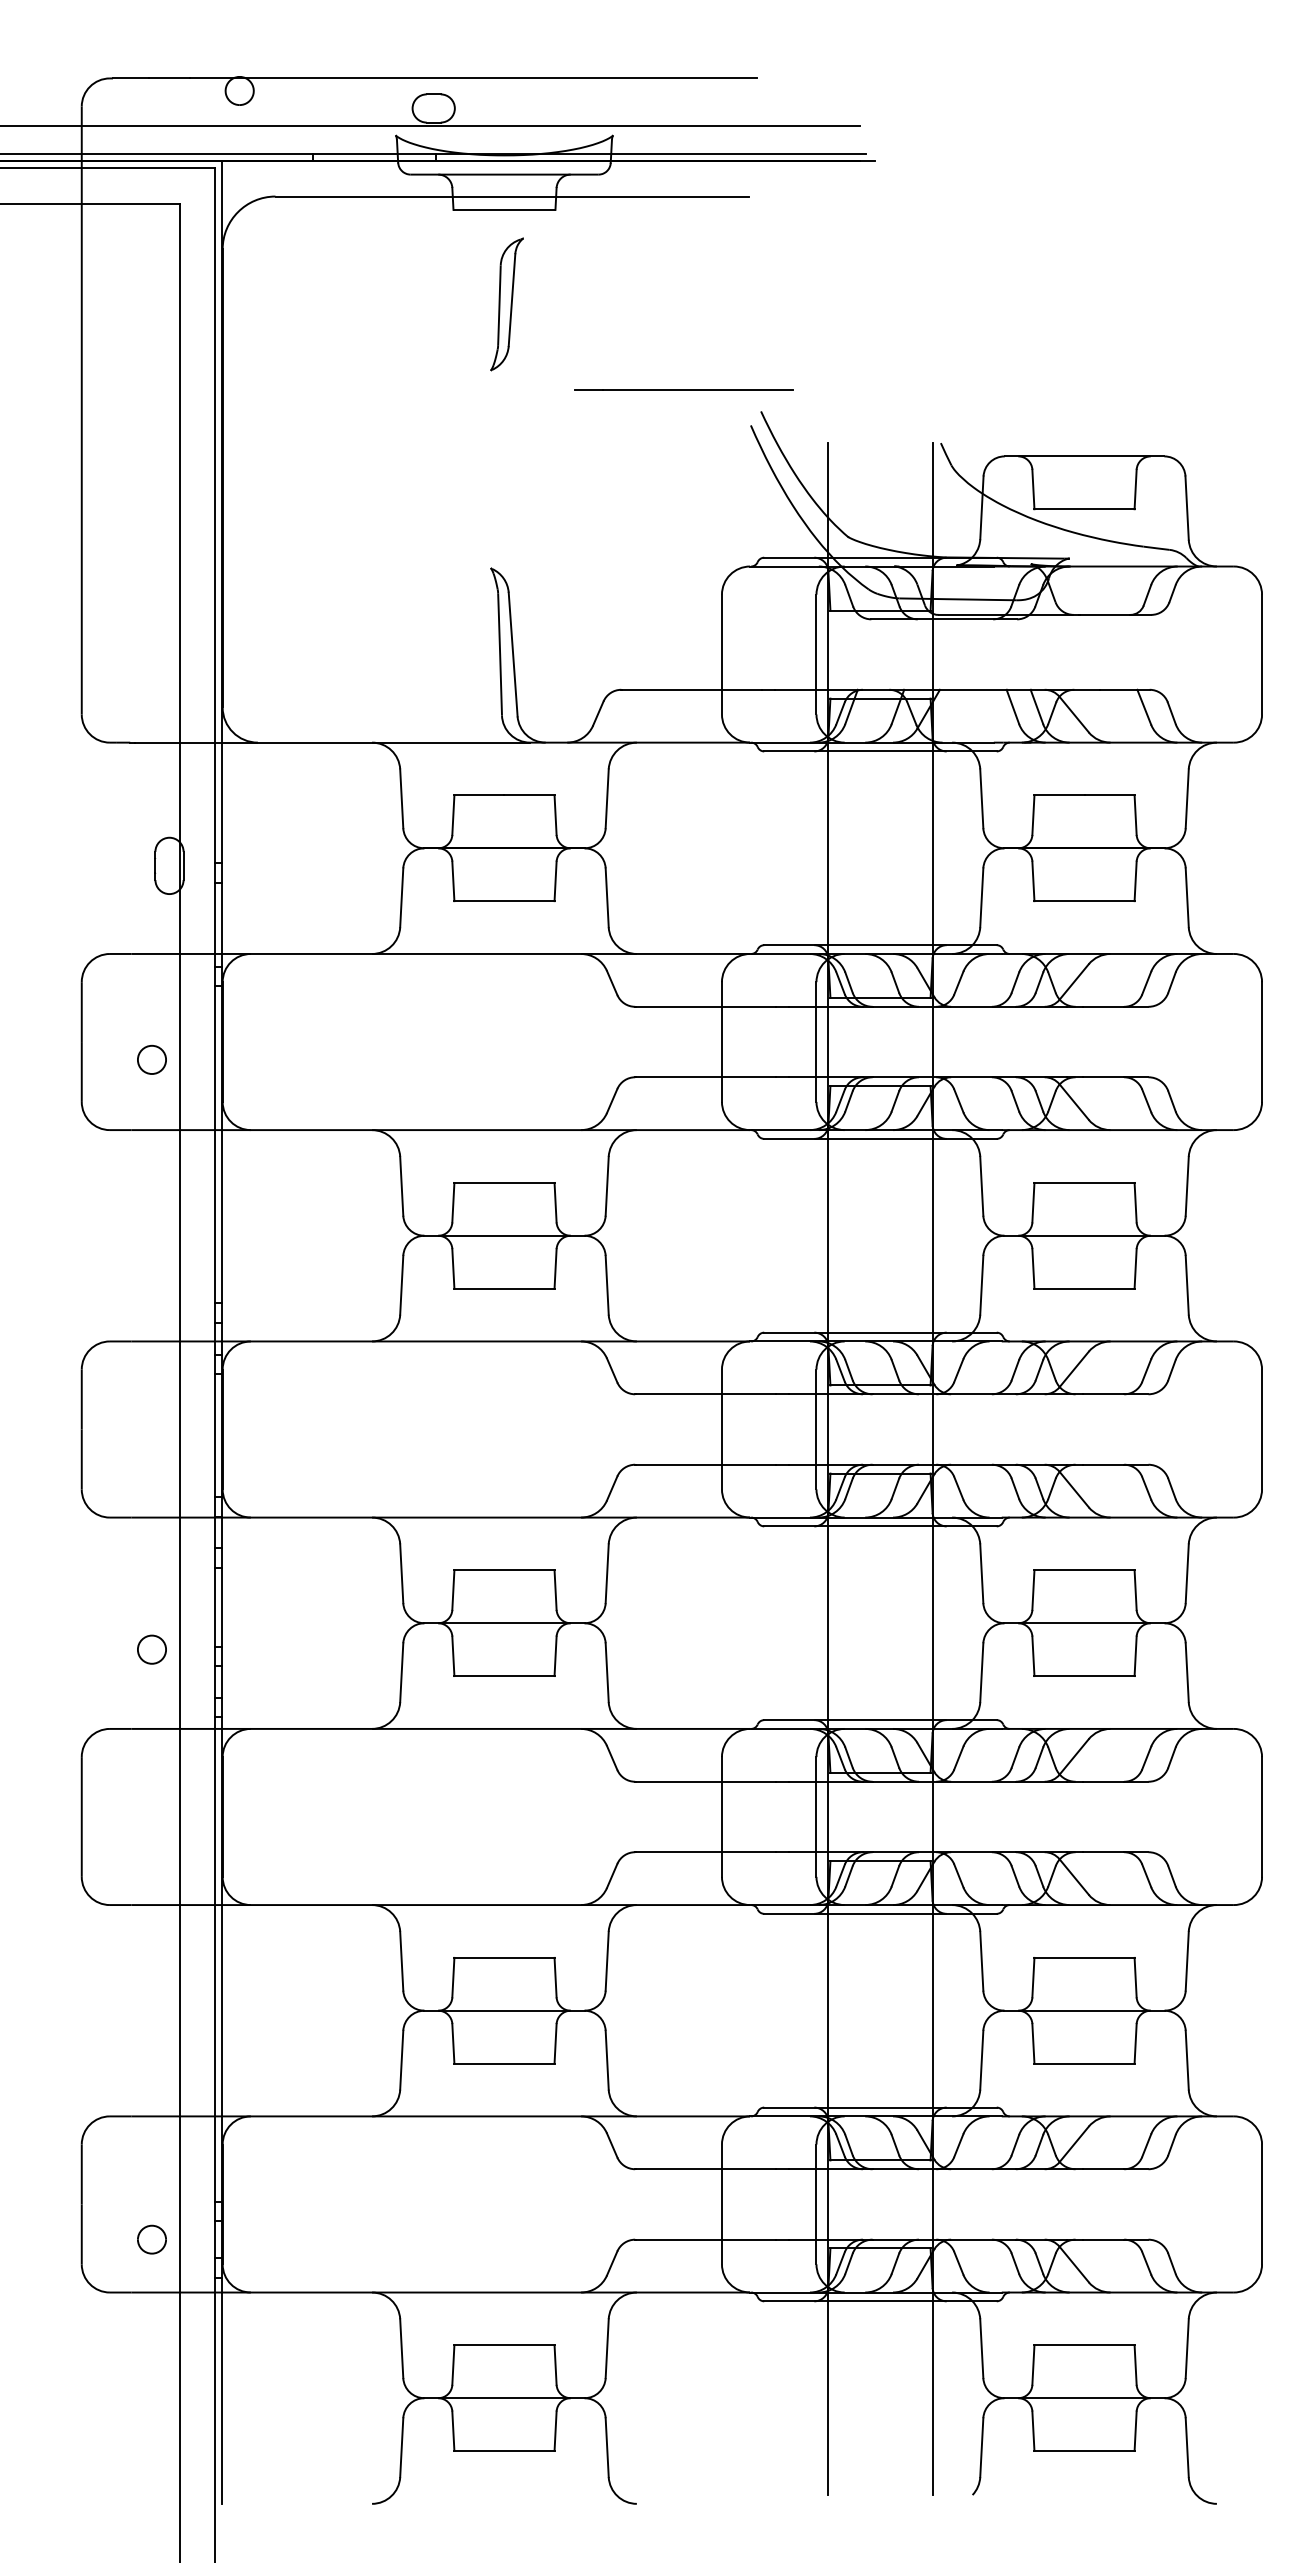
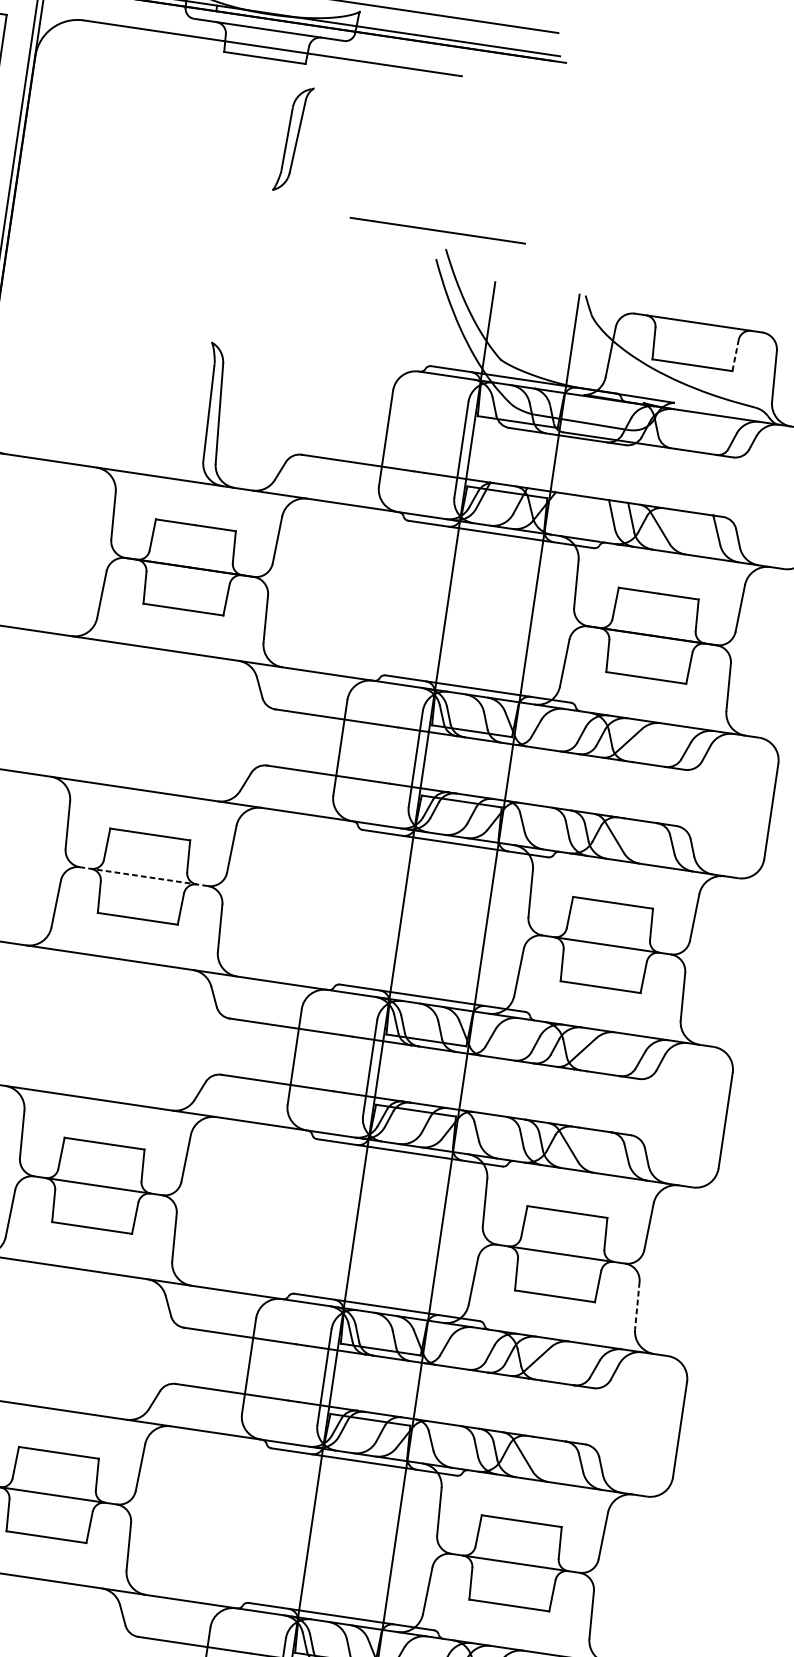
part: (506, 304) -> (292, 139), moved
line: (683, 389) -> (437, 229), moved
line: (1135, 489) -> (735, 355), solid -> dashed
line: (503, 1235) -> (143, 876), solid -> dashed
line: (1187, 1672) -> (637, 1305), solid -> dashed

